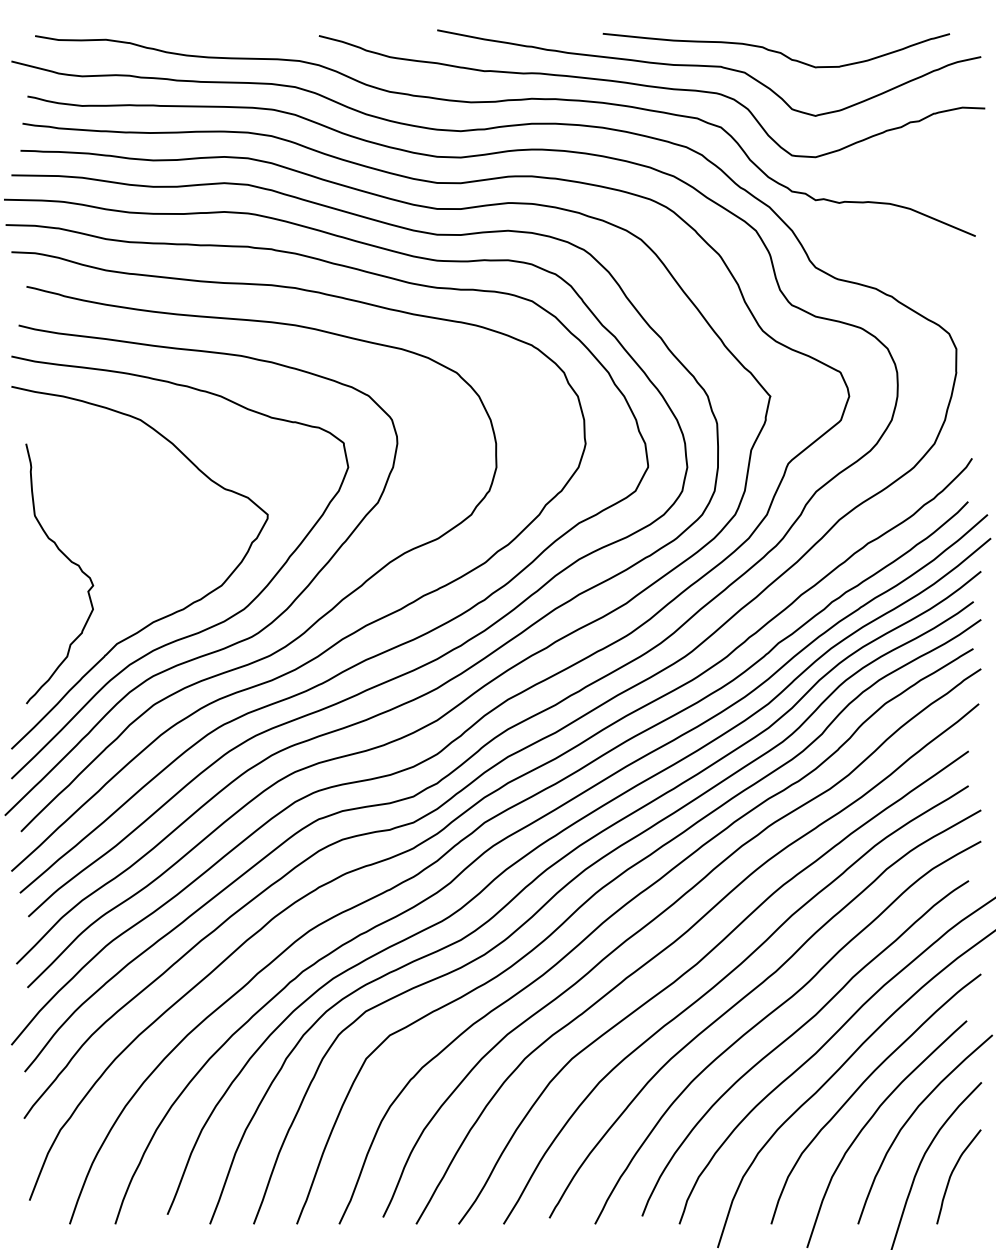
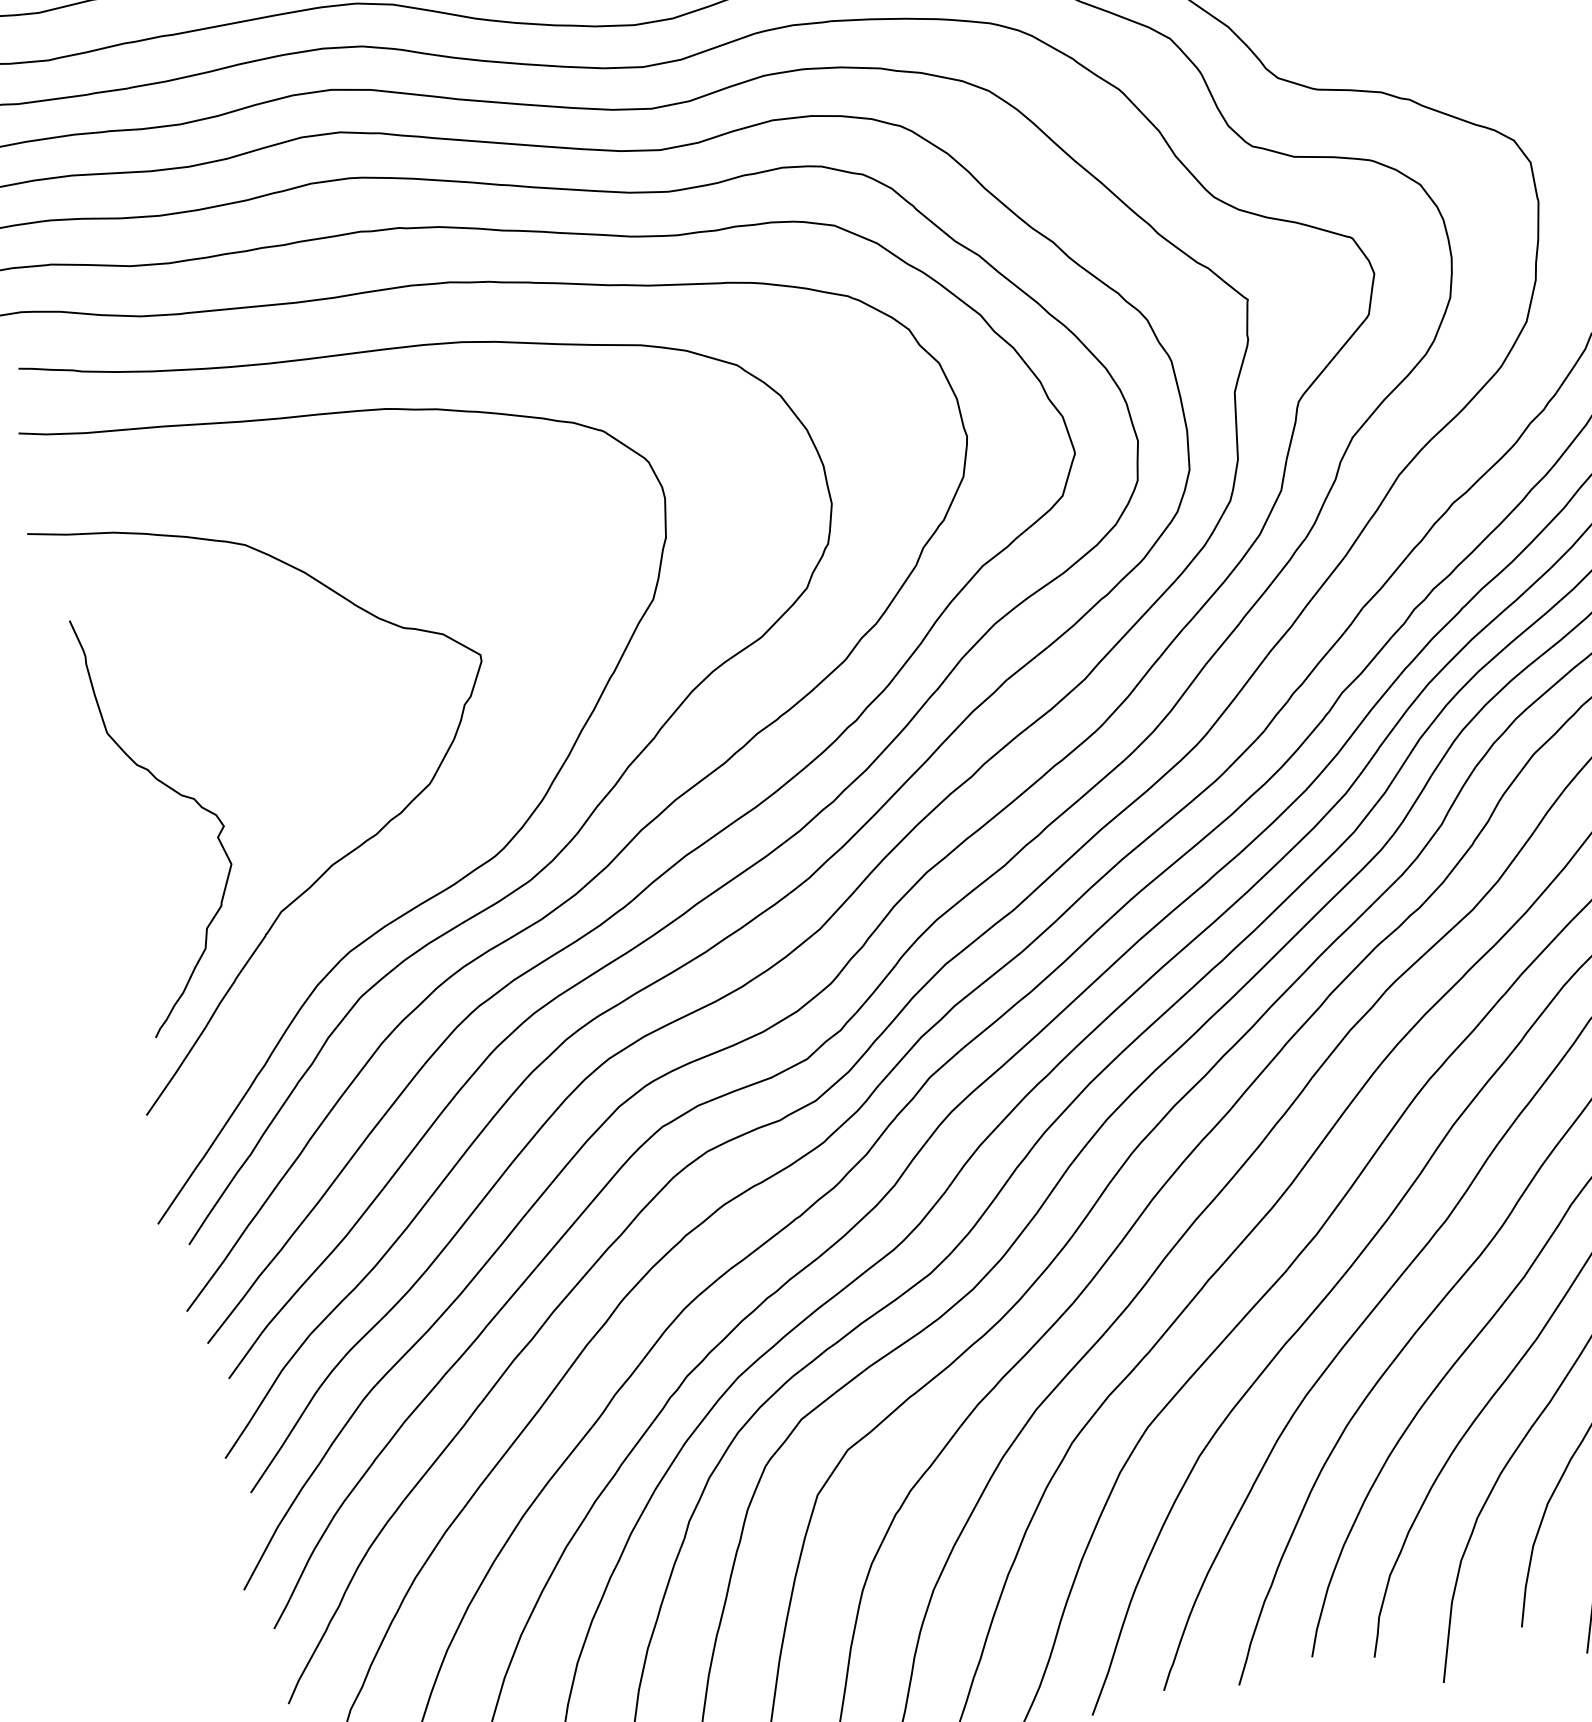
curve: (207, 627) -> (420, 855), removed

